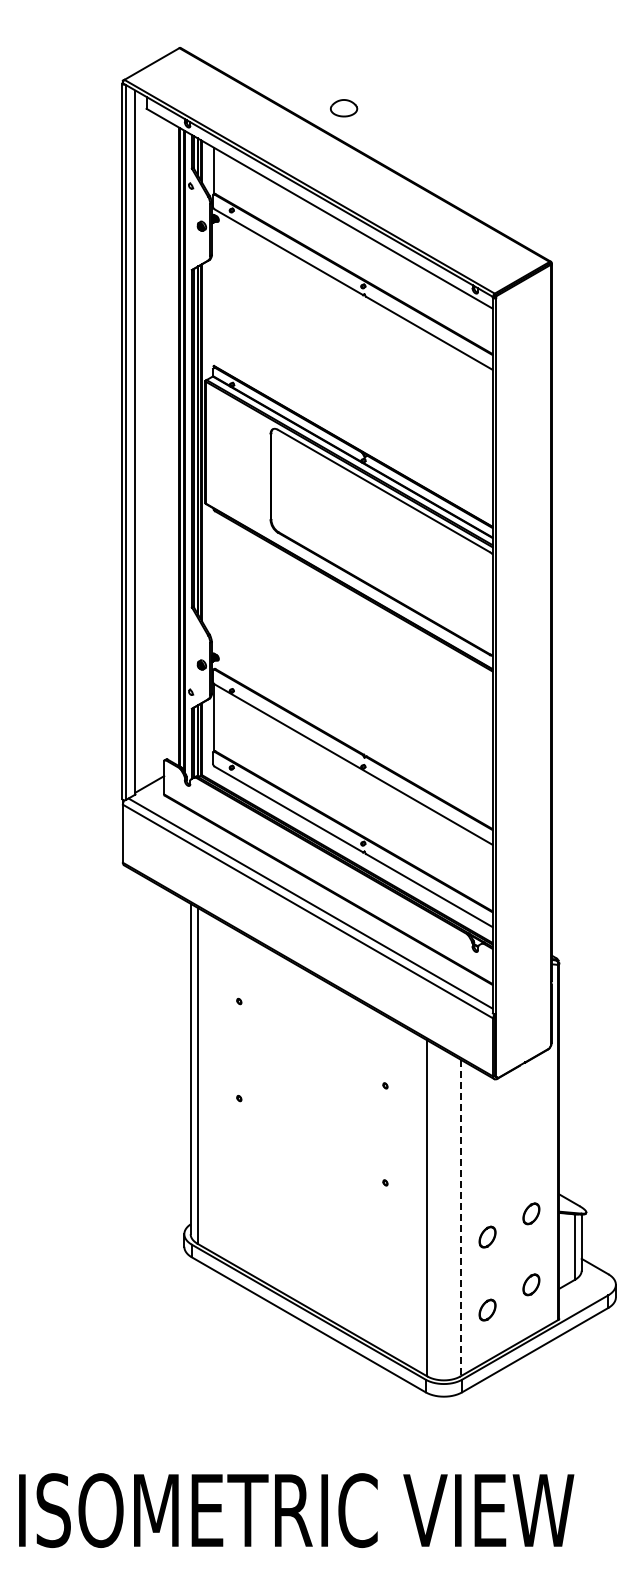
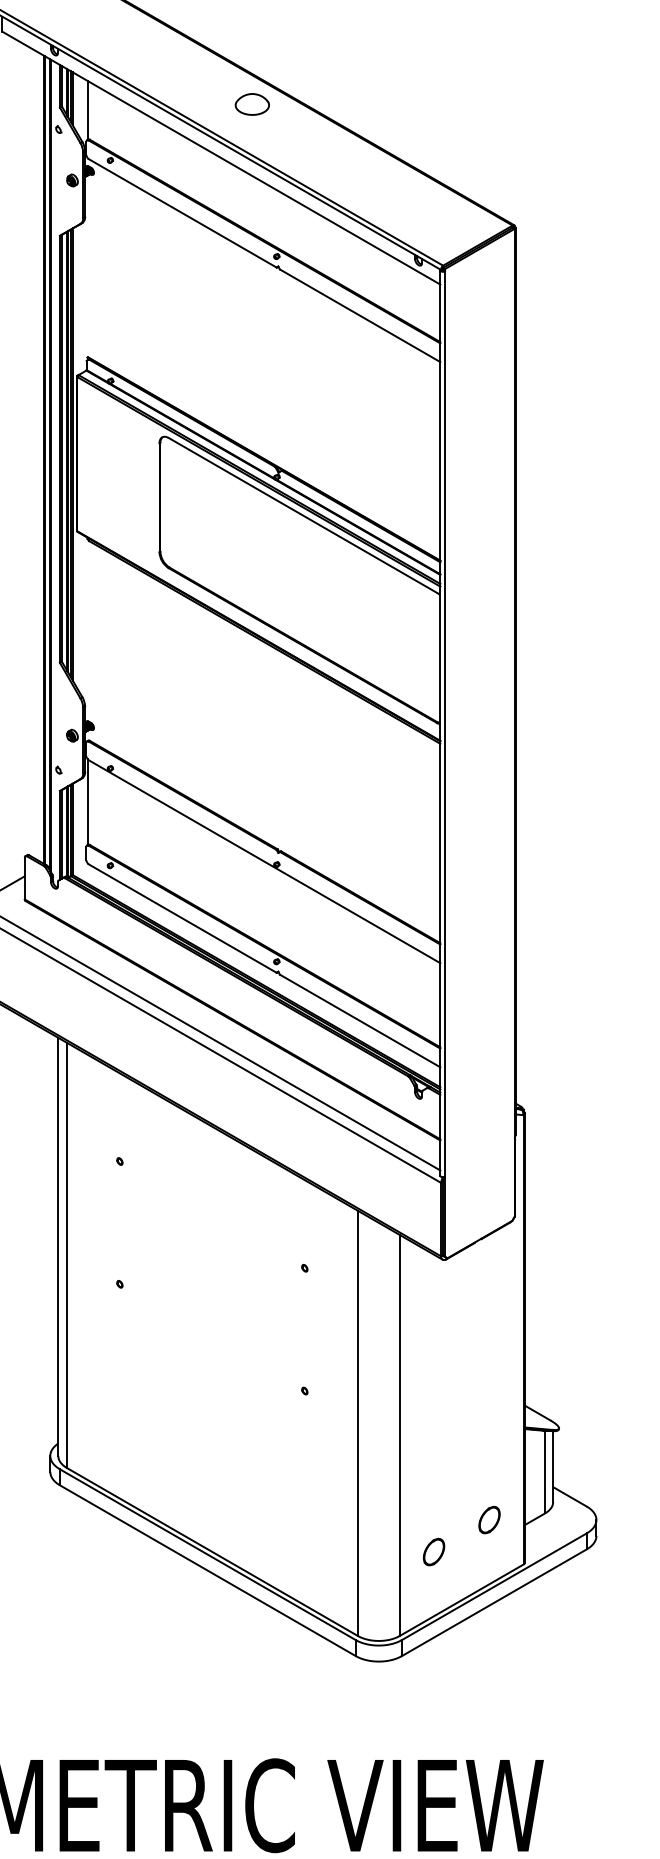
part: (344, 108) -> (252, 104), moved
part: (531, 1213) -> (489, 1429), removed
line: (460, 1218) -> (399, 1436), dashed -> solid
part: (487, 1236) -> (433, 1458), removed

